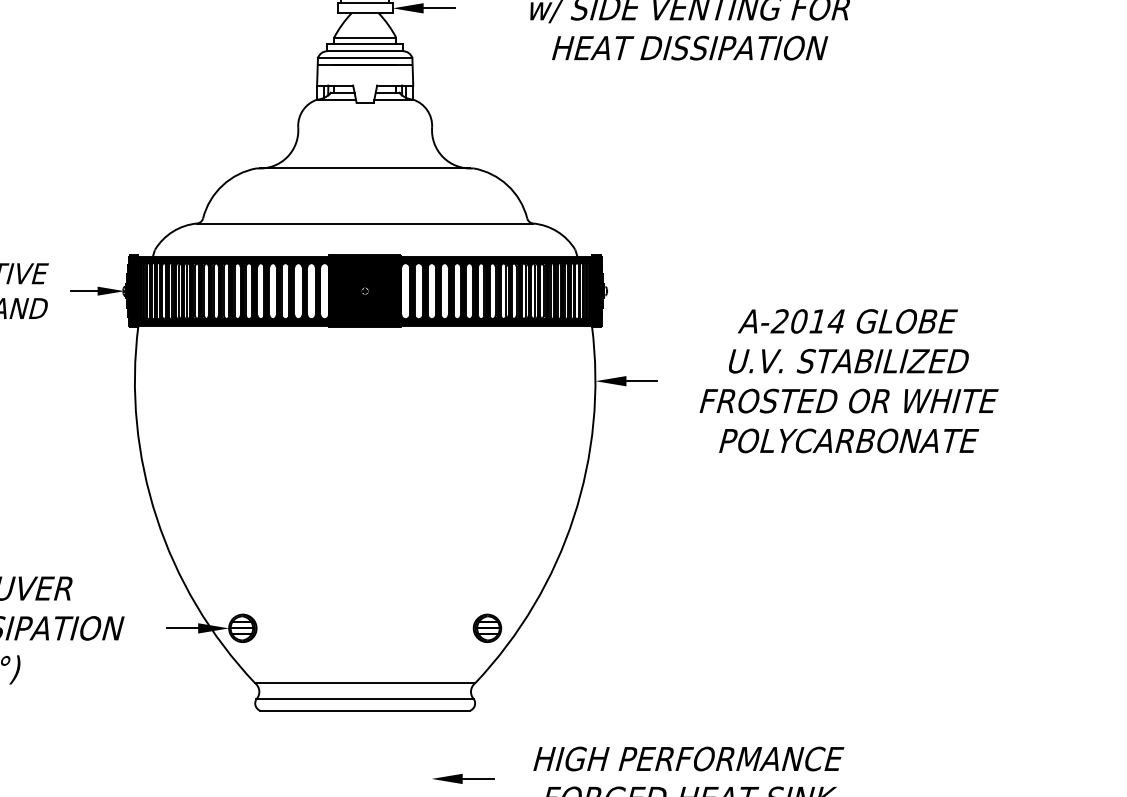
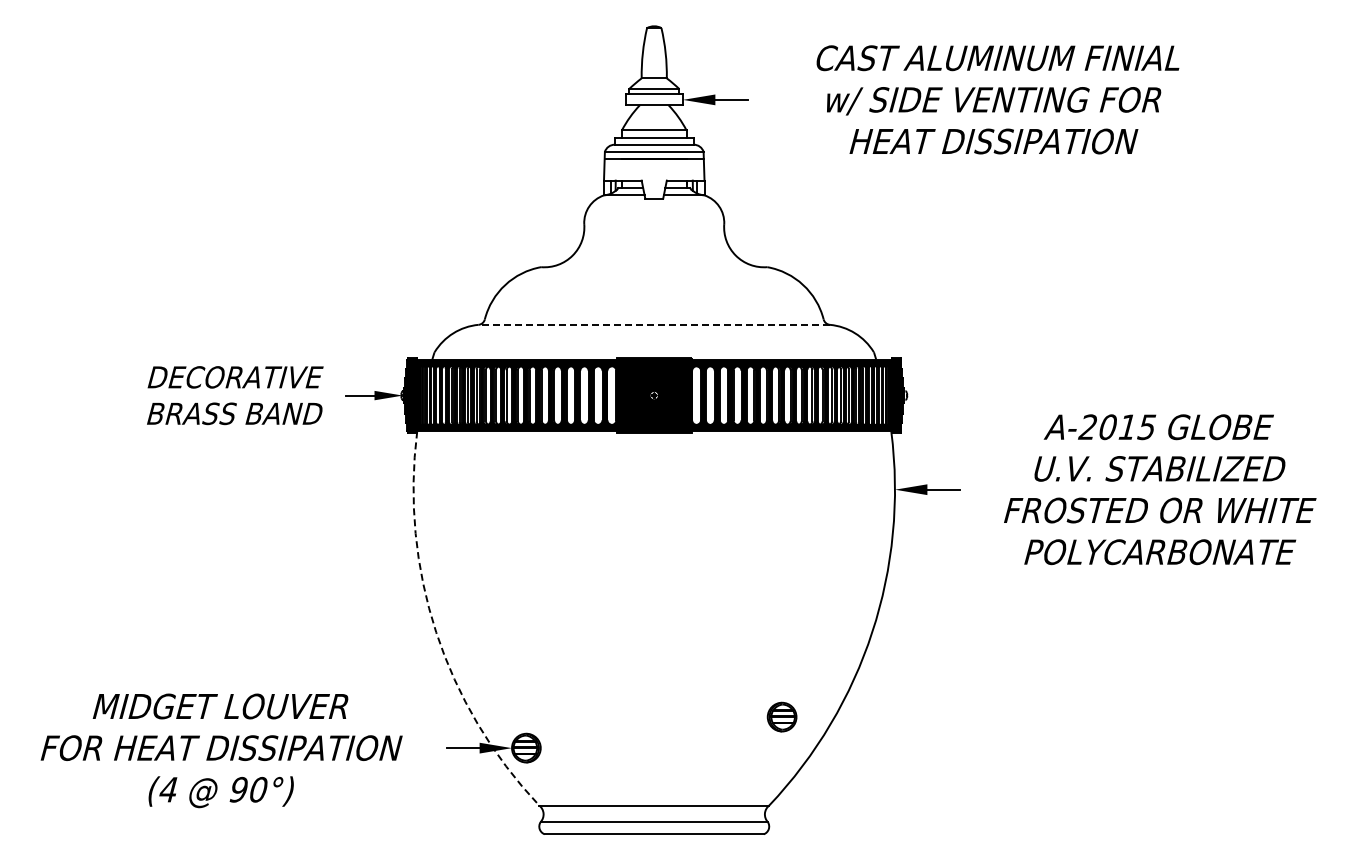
line: (365, 168) -> (654, 267), removed
line: (365, 223) -> (654, 324), solid -> dashed
text: (836, 321) -> (1146, 427), A-2014 -> A-2015
arc: (156, 517) -> (436, 632), solid -> dashed
part: (486, 627) -> (781, 716), moved

